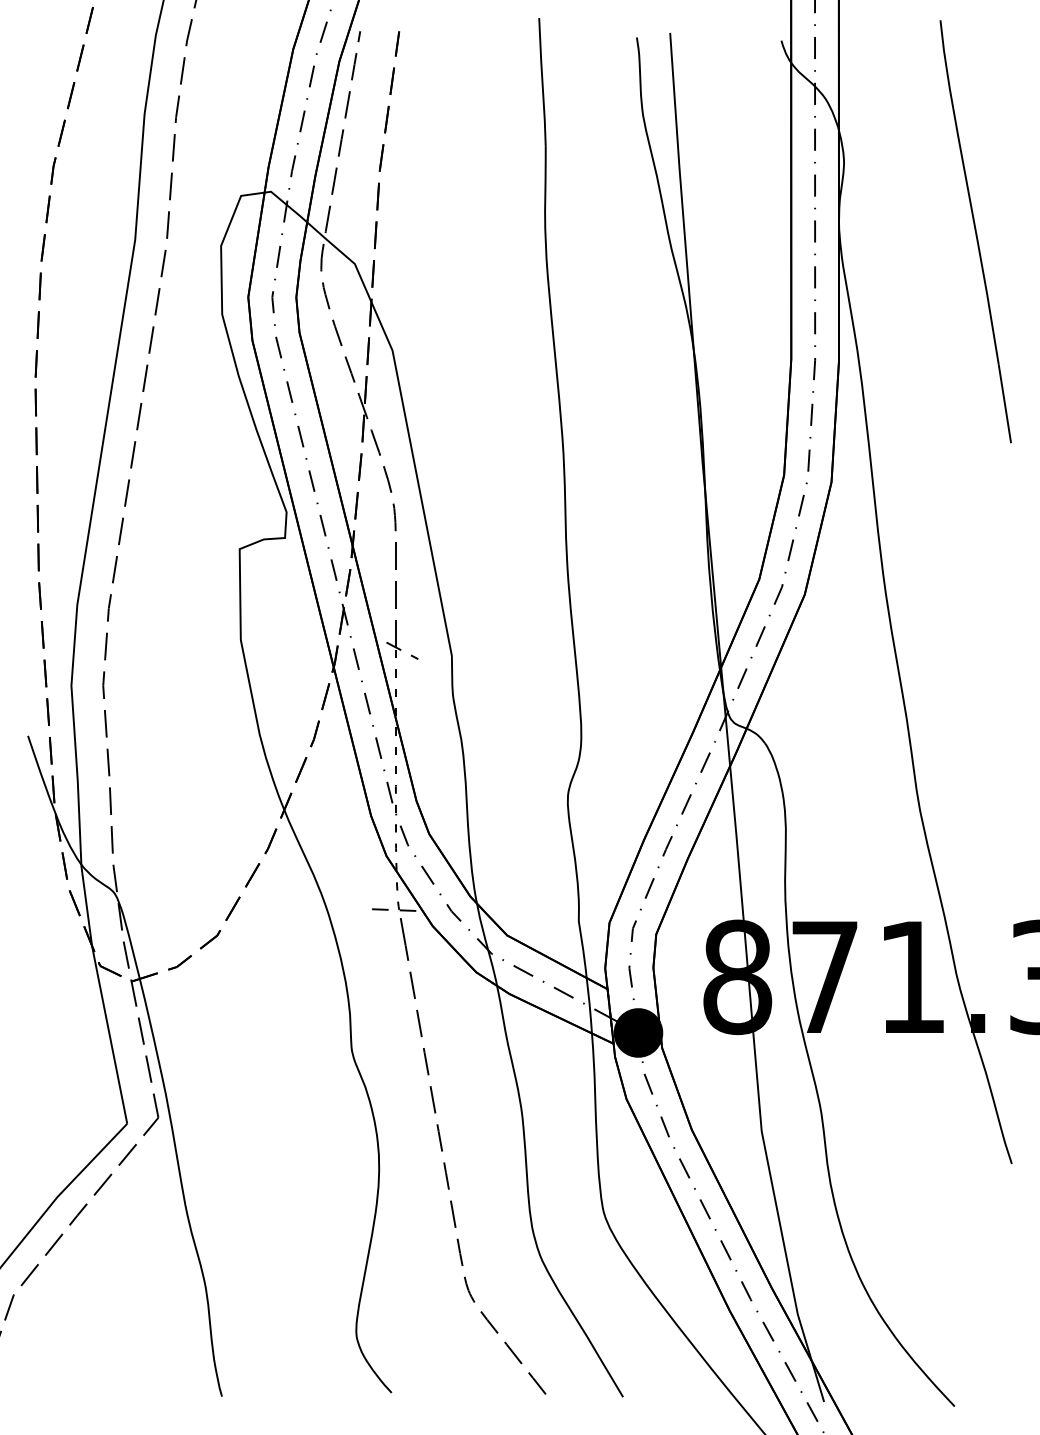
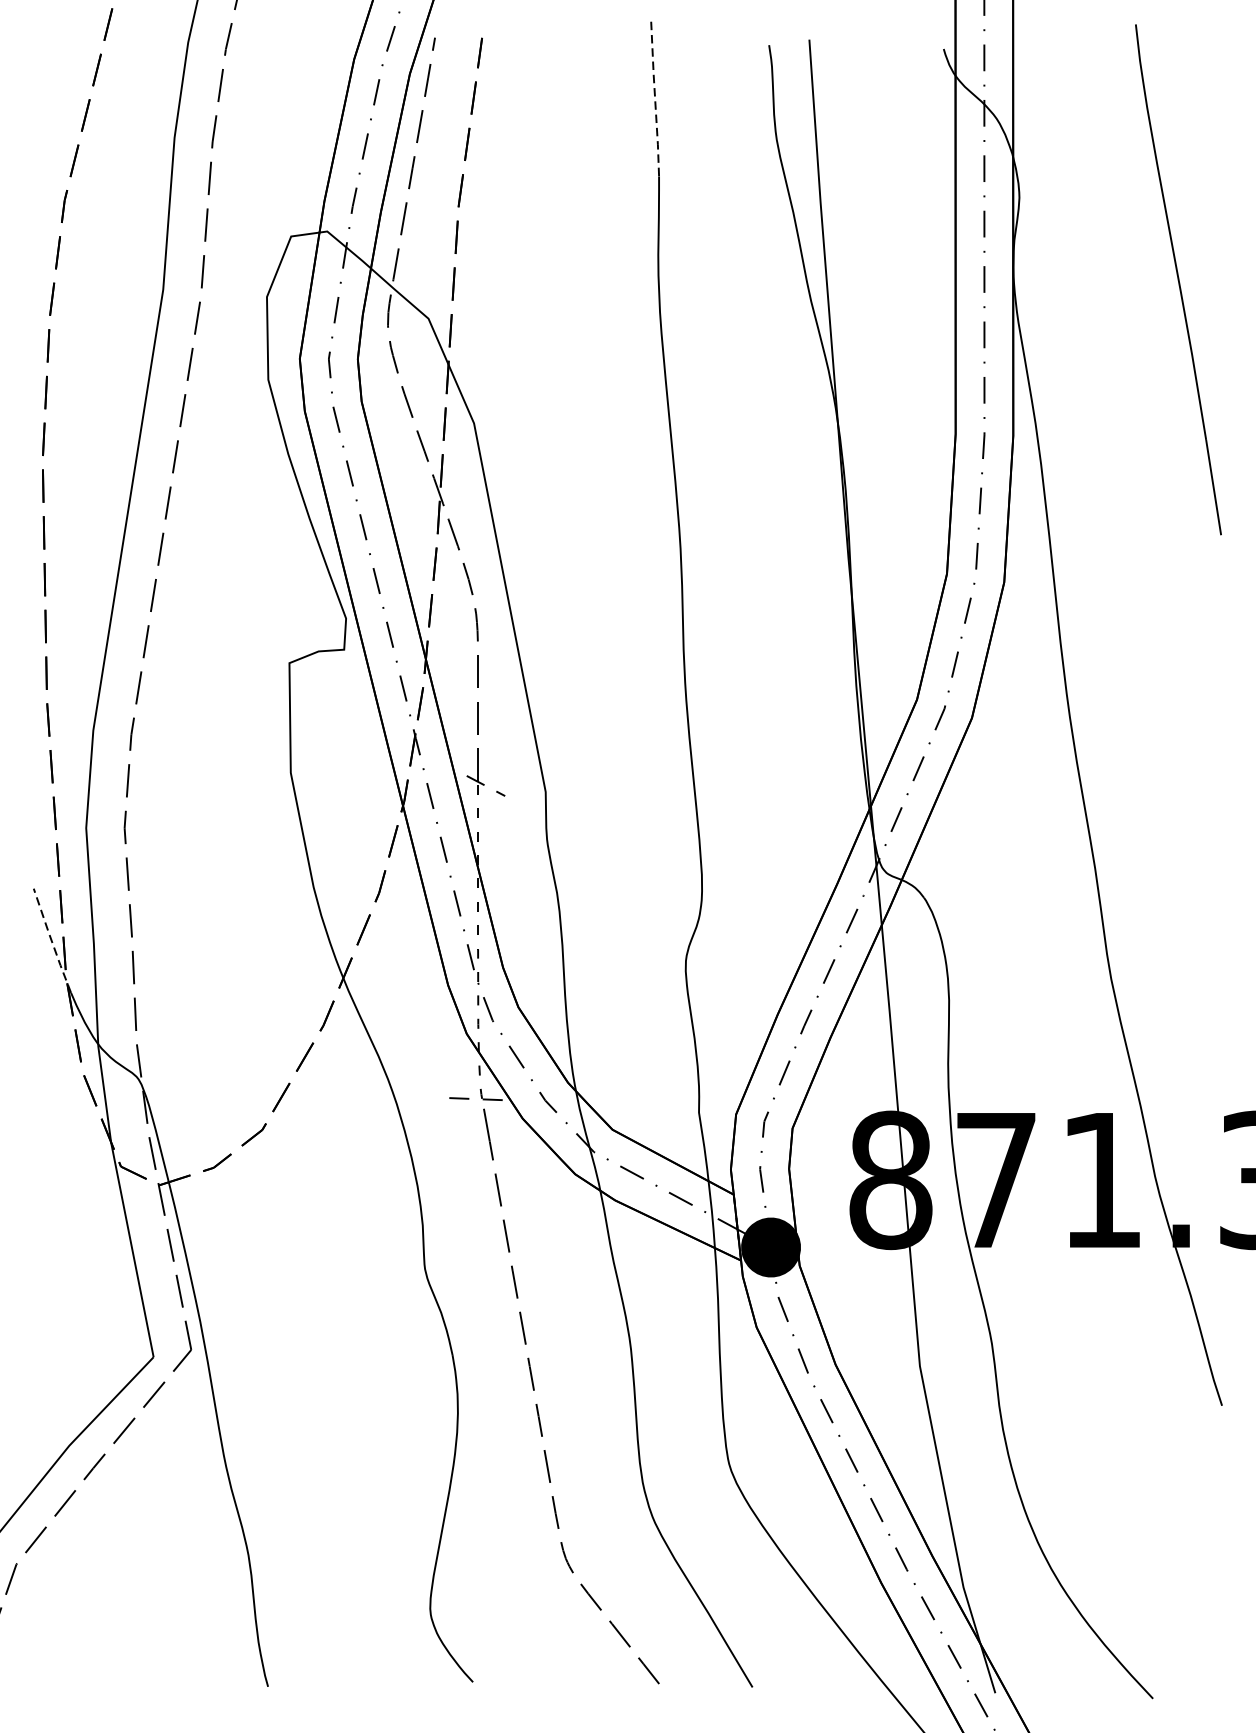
line: (542, 82) -> (655, 99), solid -> dashed
line: (42, 778) -> (51, 940), solid -> dashed

